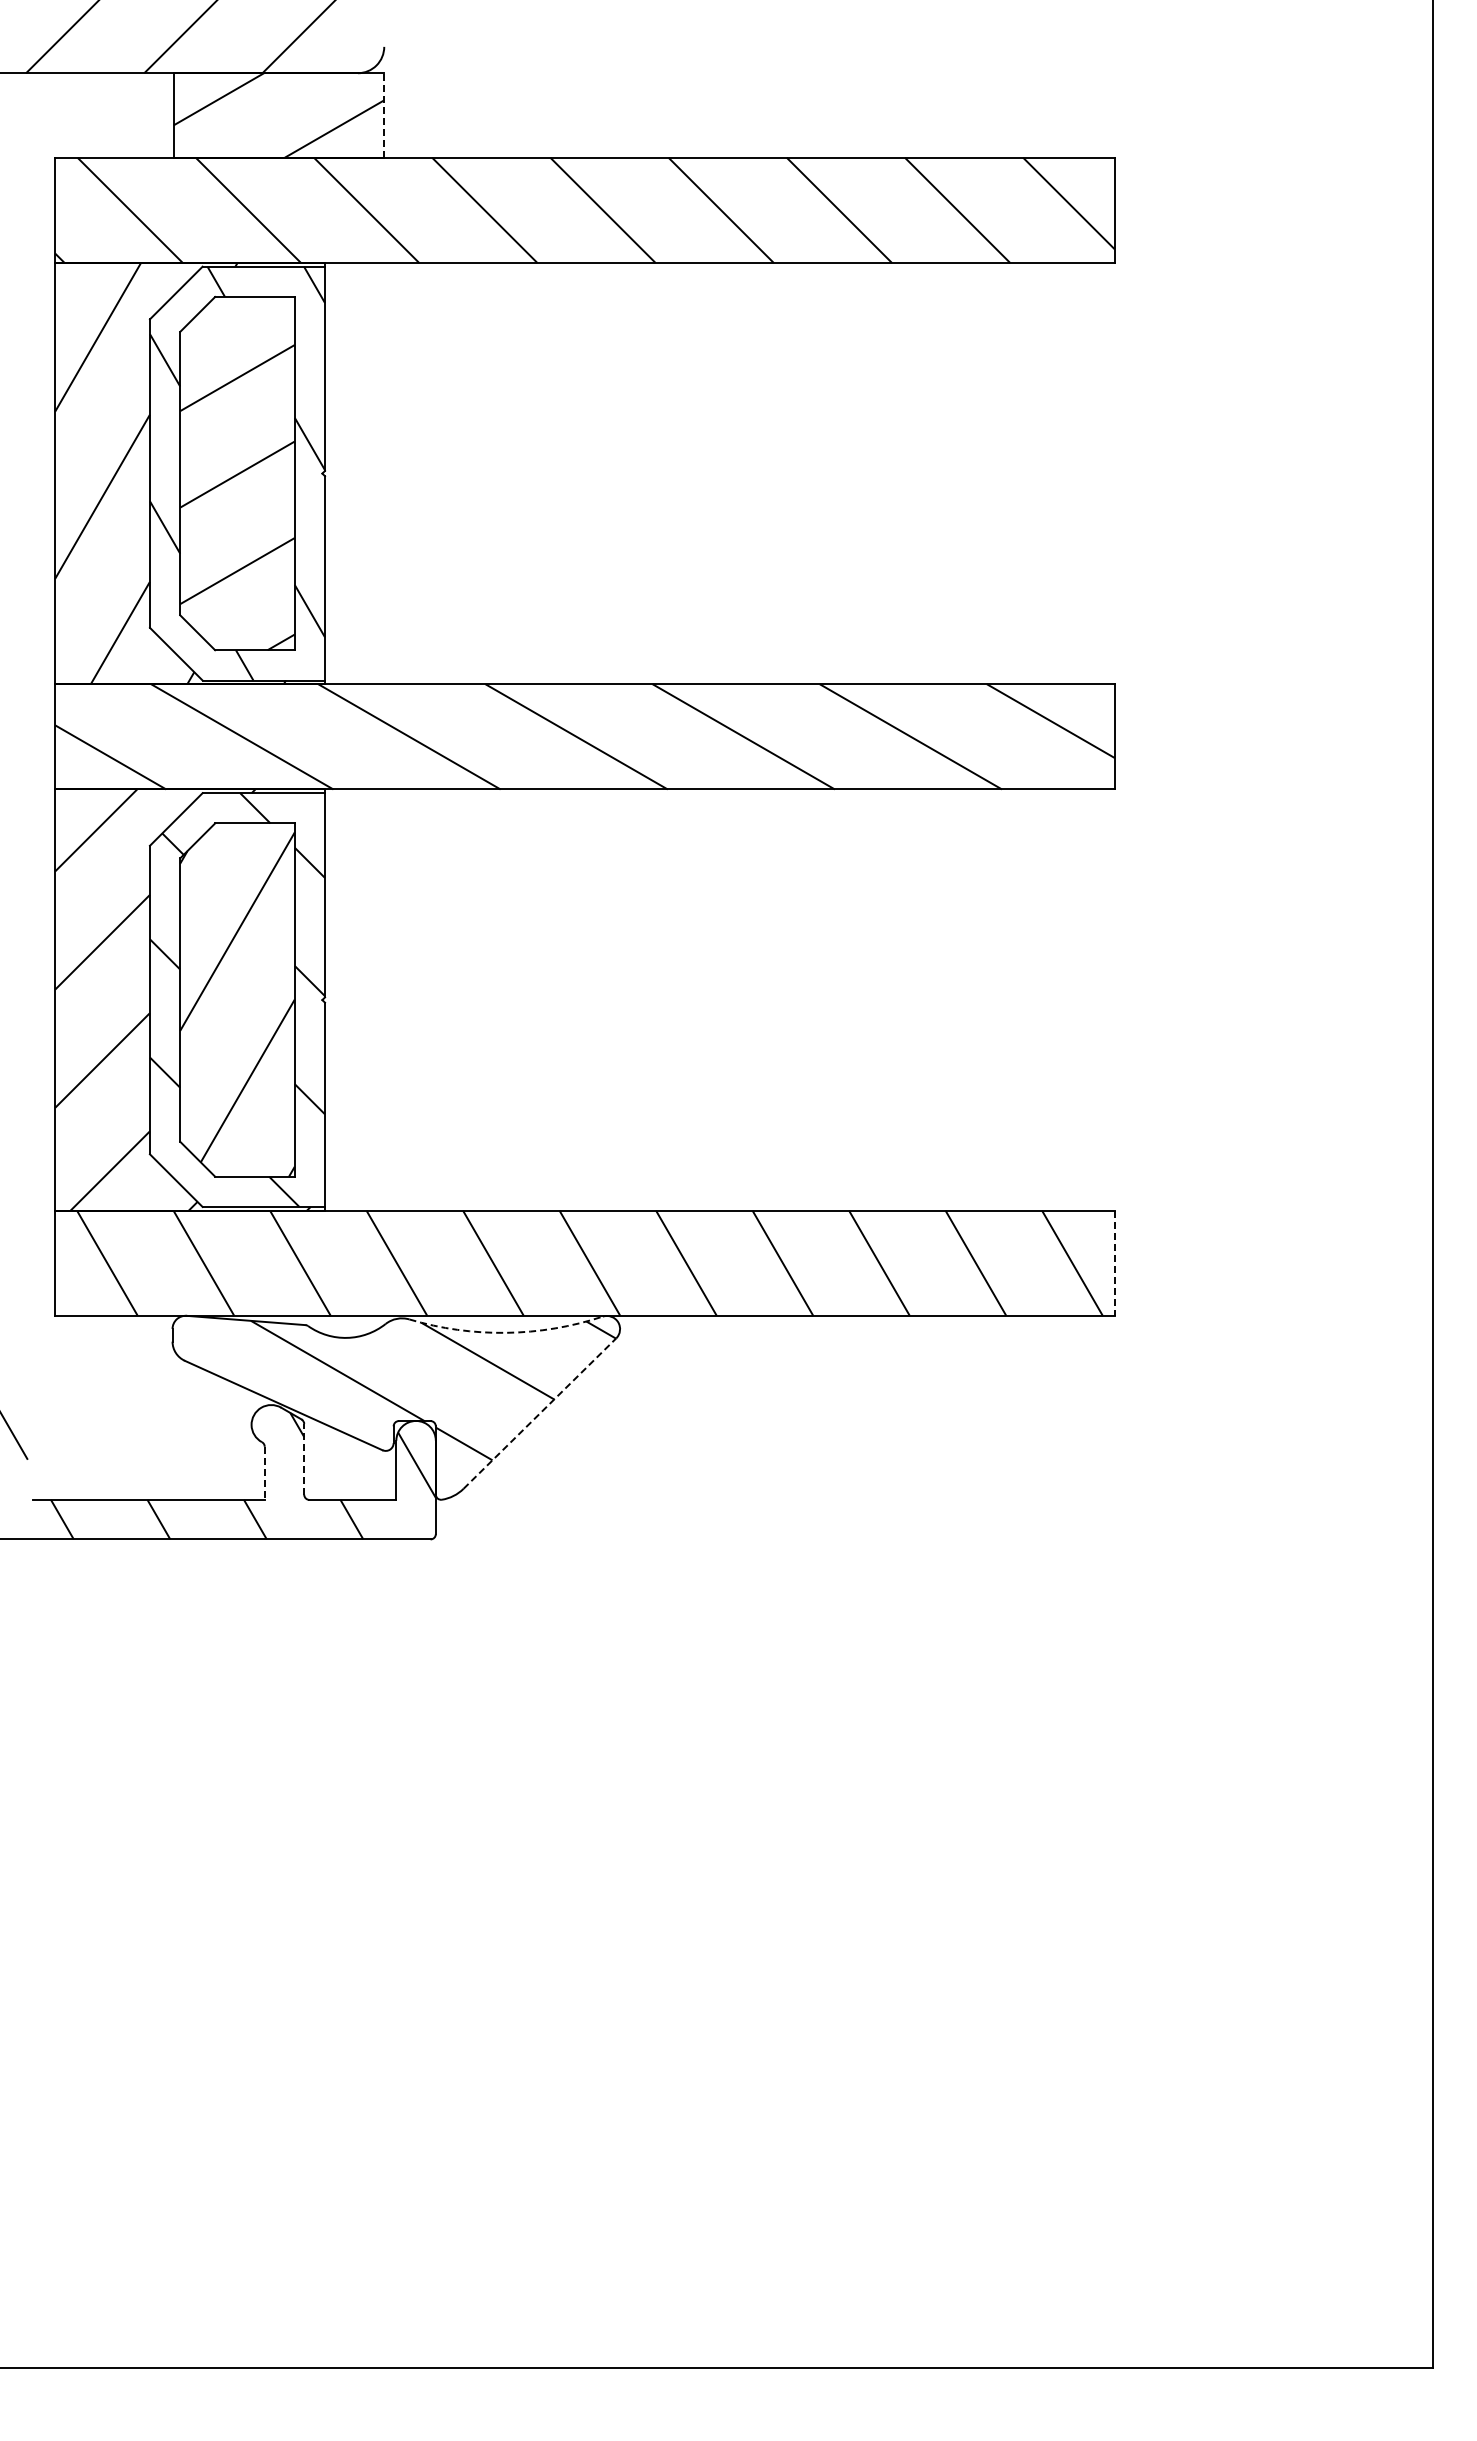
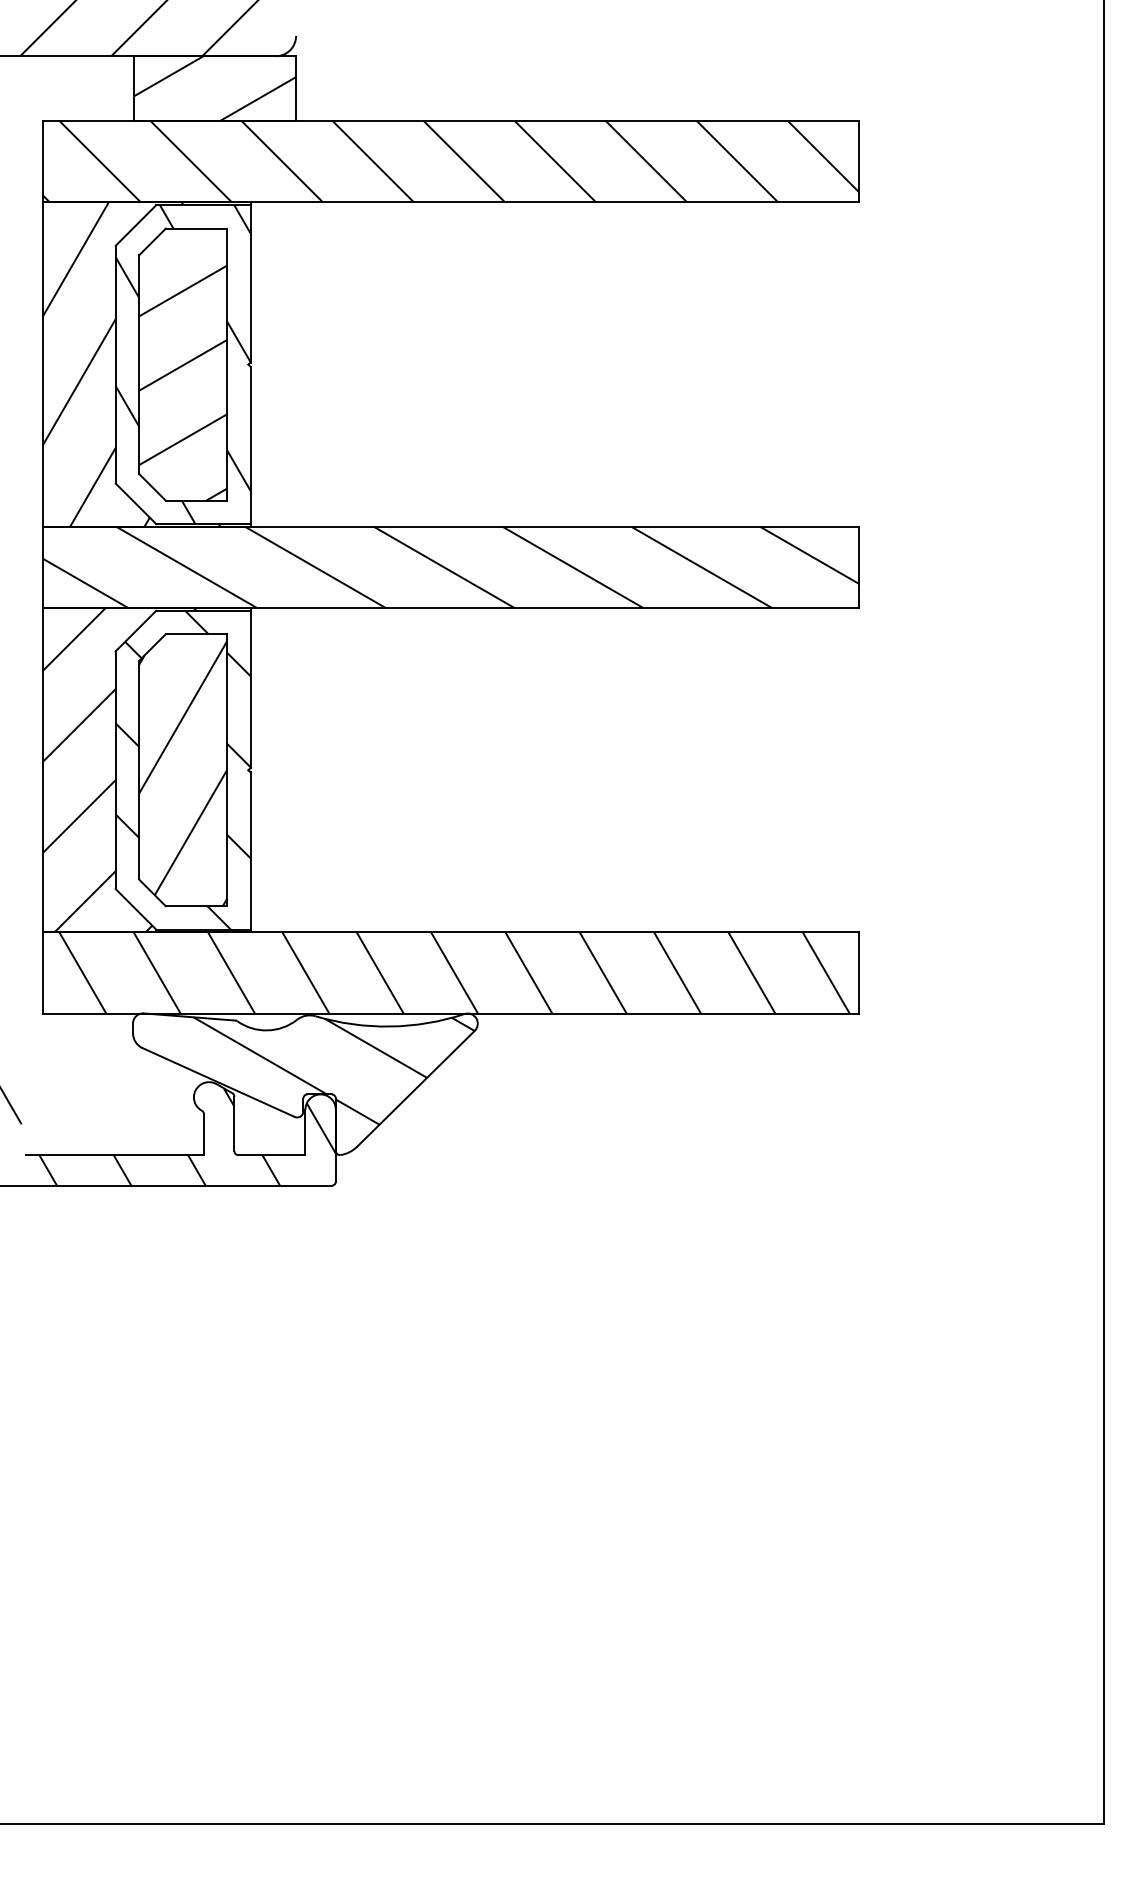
line: (384, 114) -> (296, 88), dashed -> solid
line: (1114, 1263) -> (858, 973), dashed -> solid
arc: (506, 1332) -> (390, 1026), dashed -> solid
line: (540, 1413) -> (416, 1088), dashed -> solid
line: (304, 1458) -> (234, 1123), dashed -> solid
line: (264, 1473) -> (203, 1134), dashed -> solid

